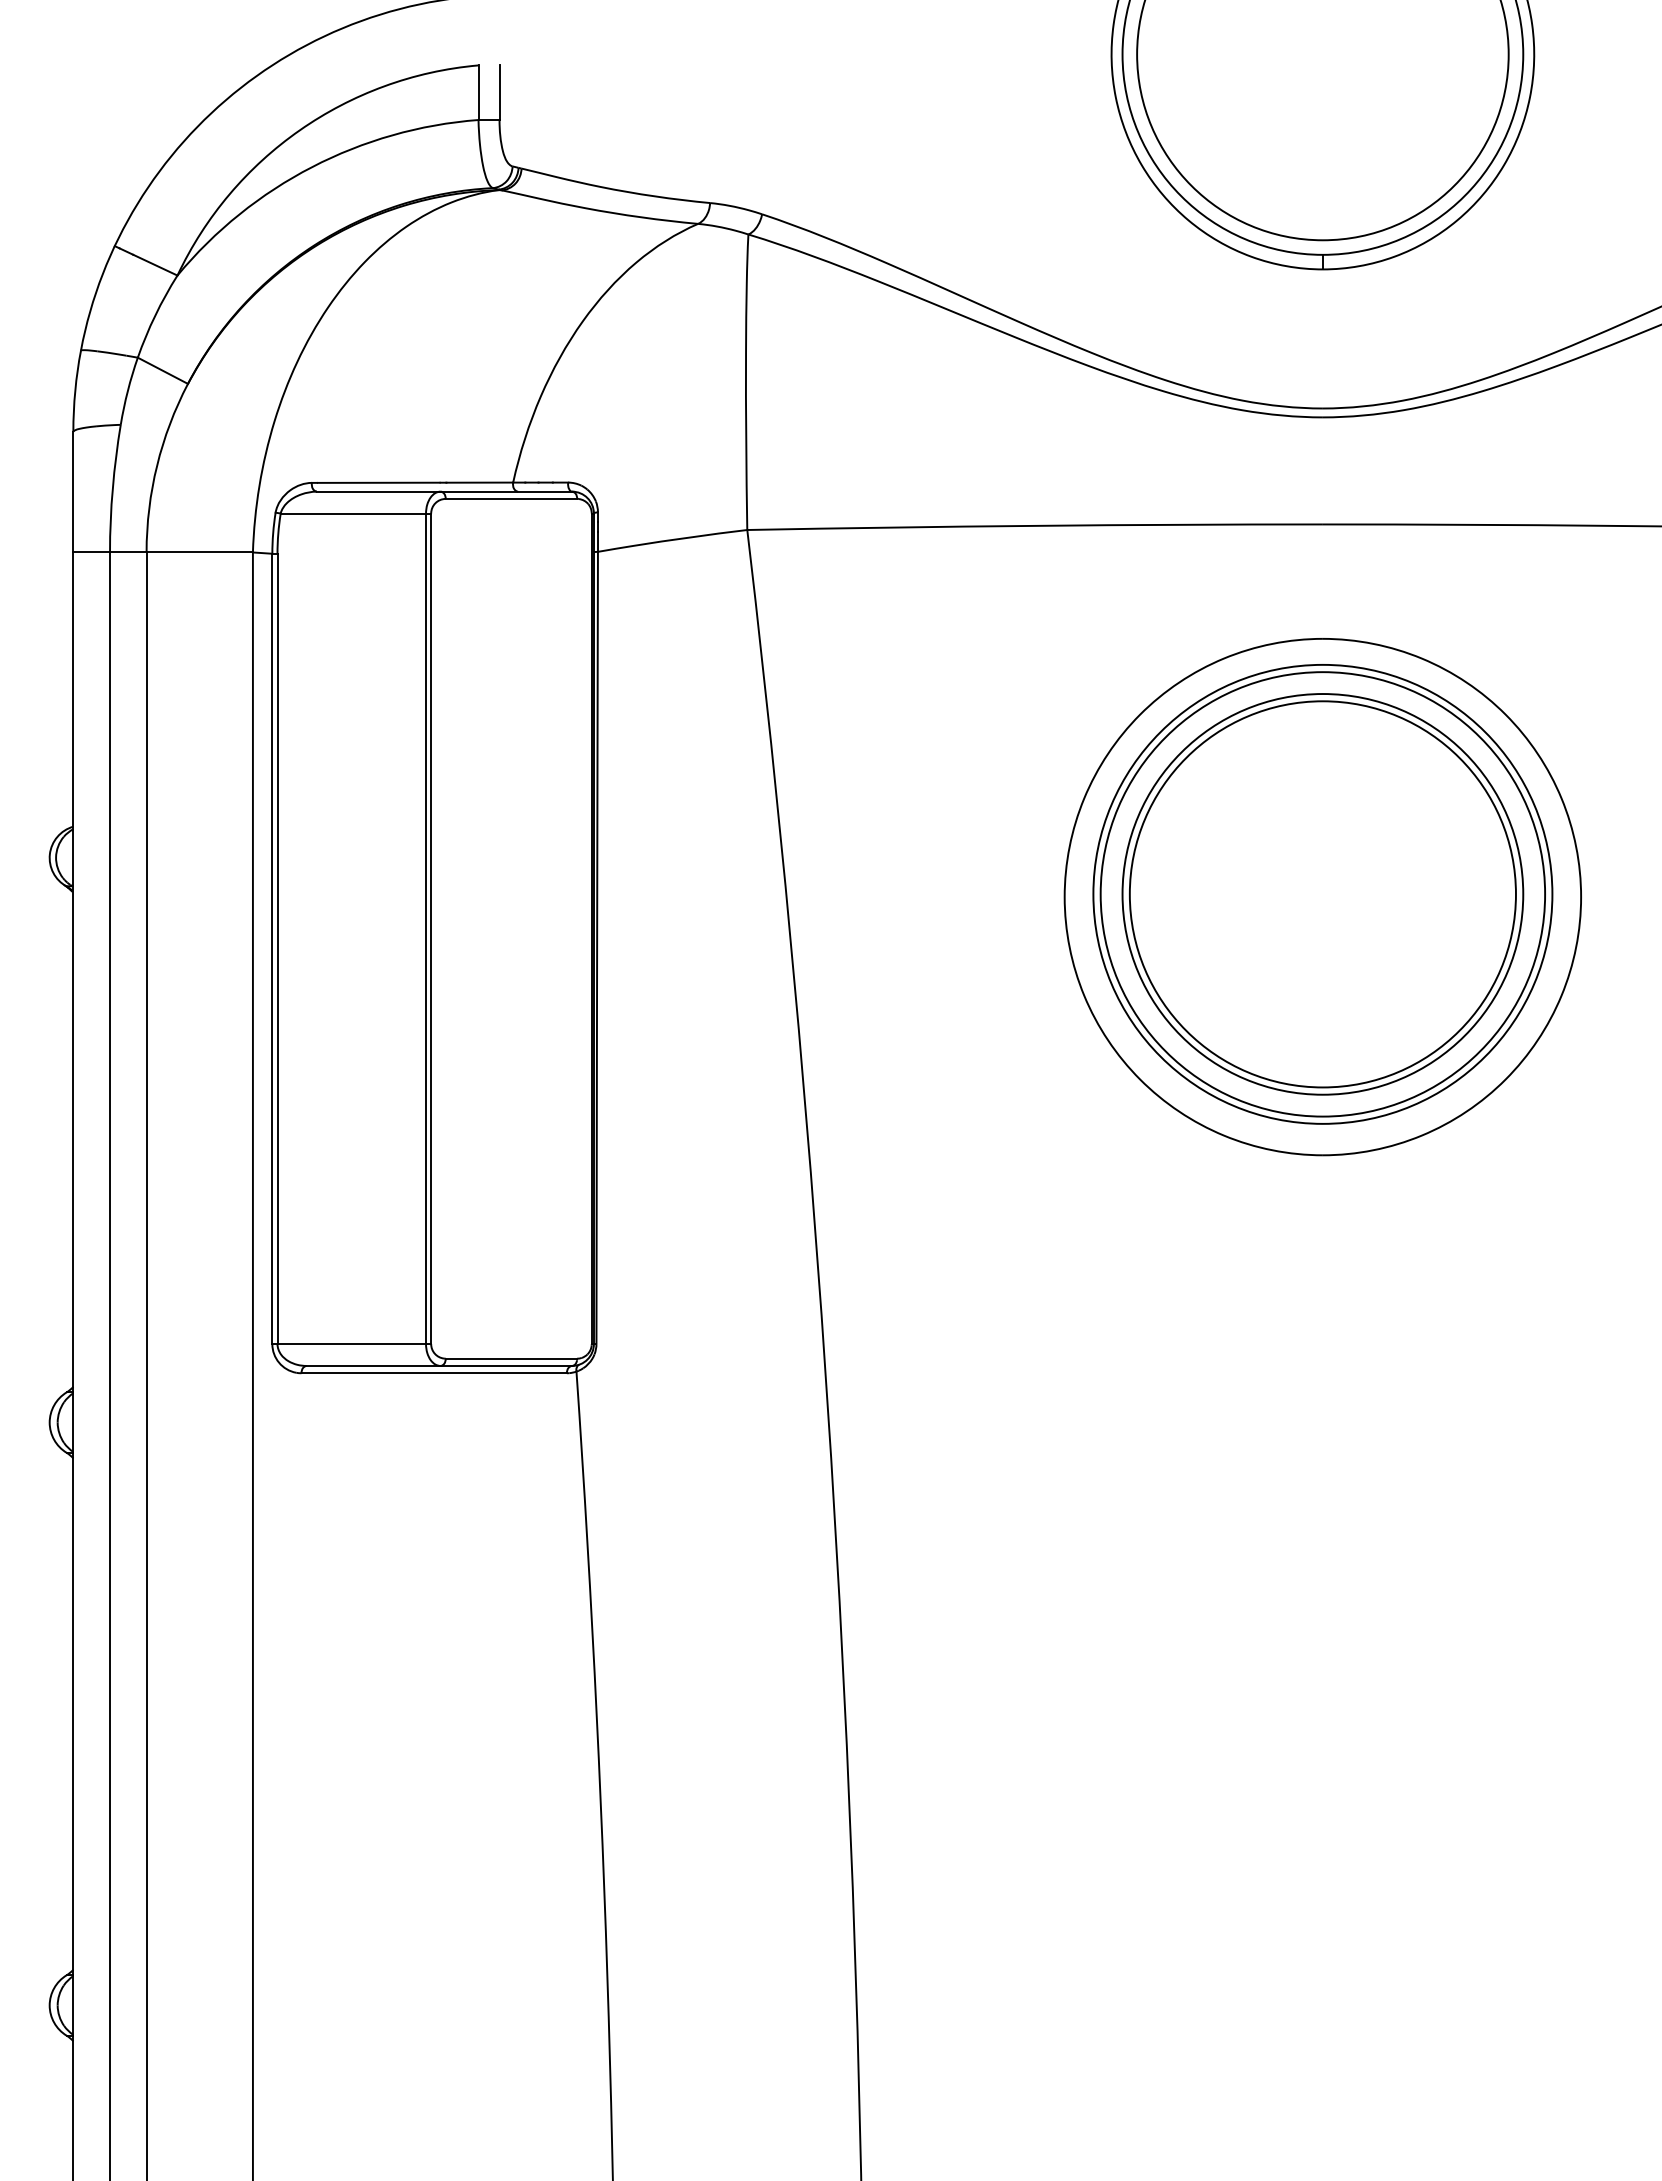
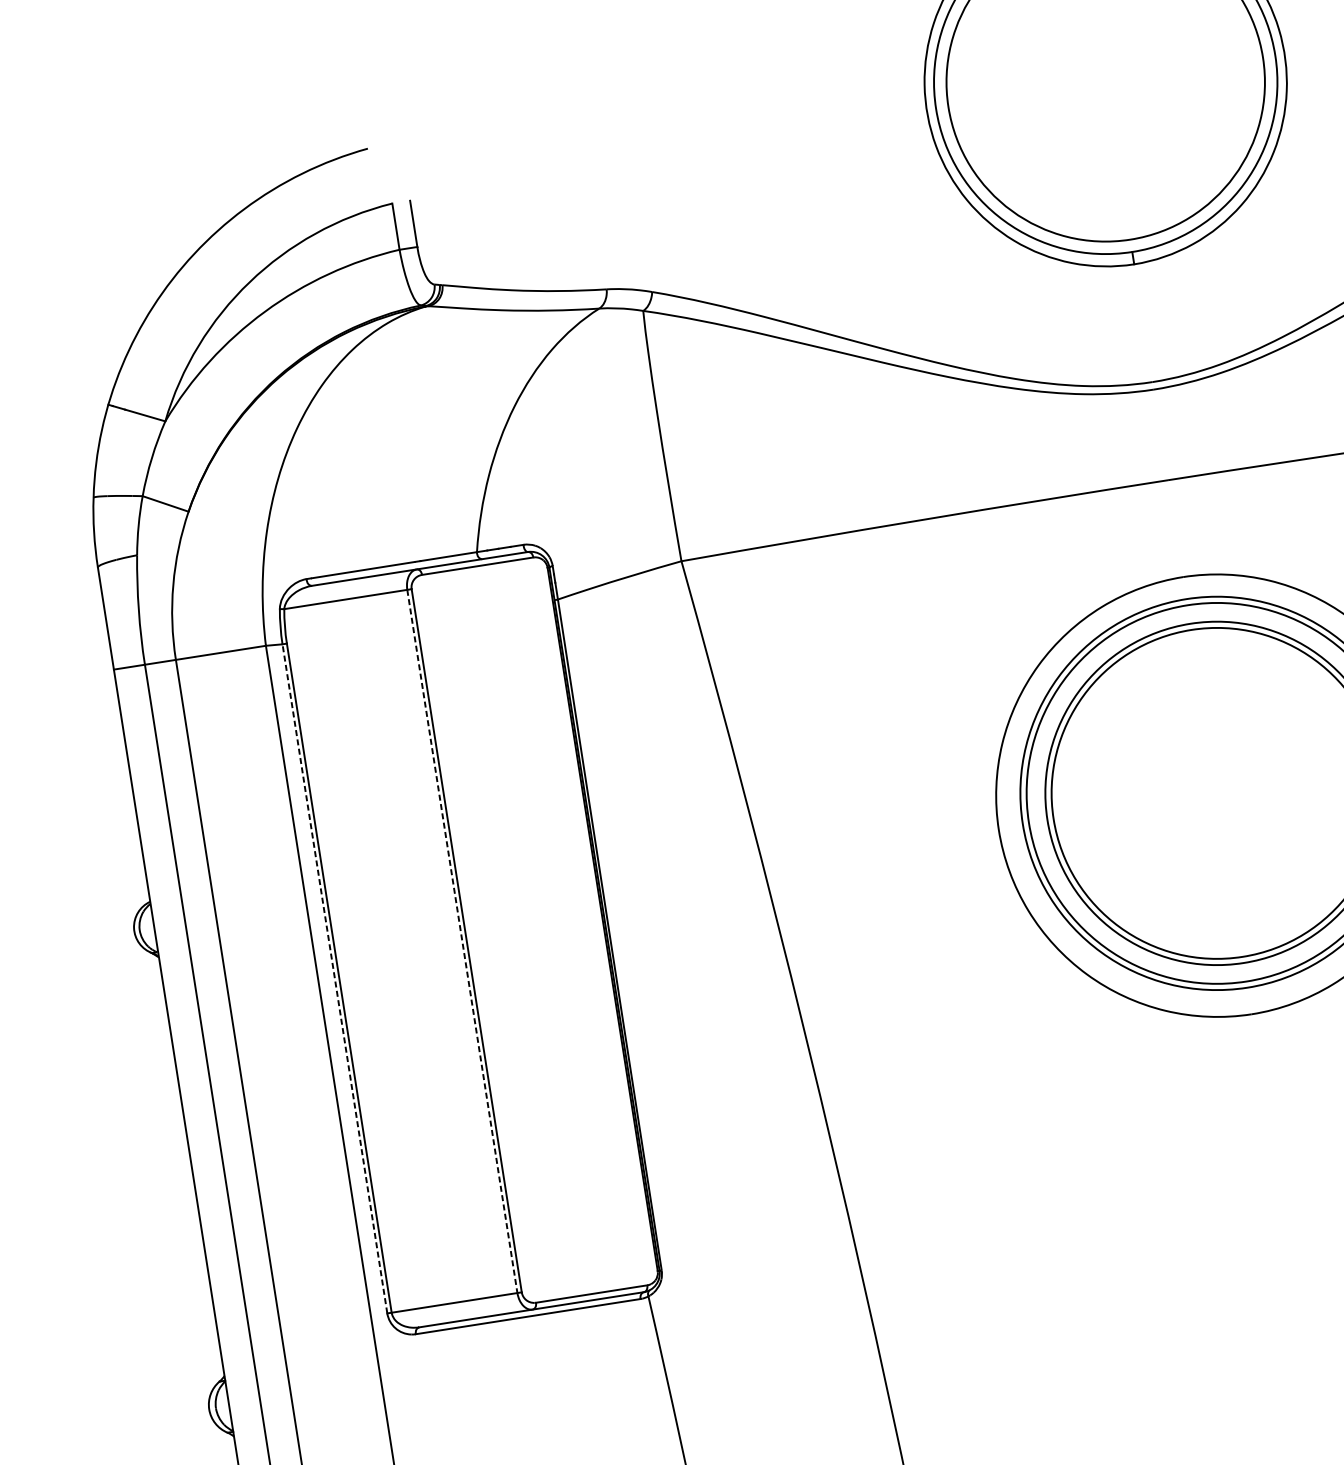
line: (426, 929) -> (462, 941), solid -> dashed
line: (272, 948) -> (335, 978), solid -> dashed

